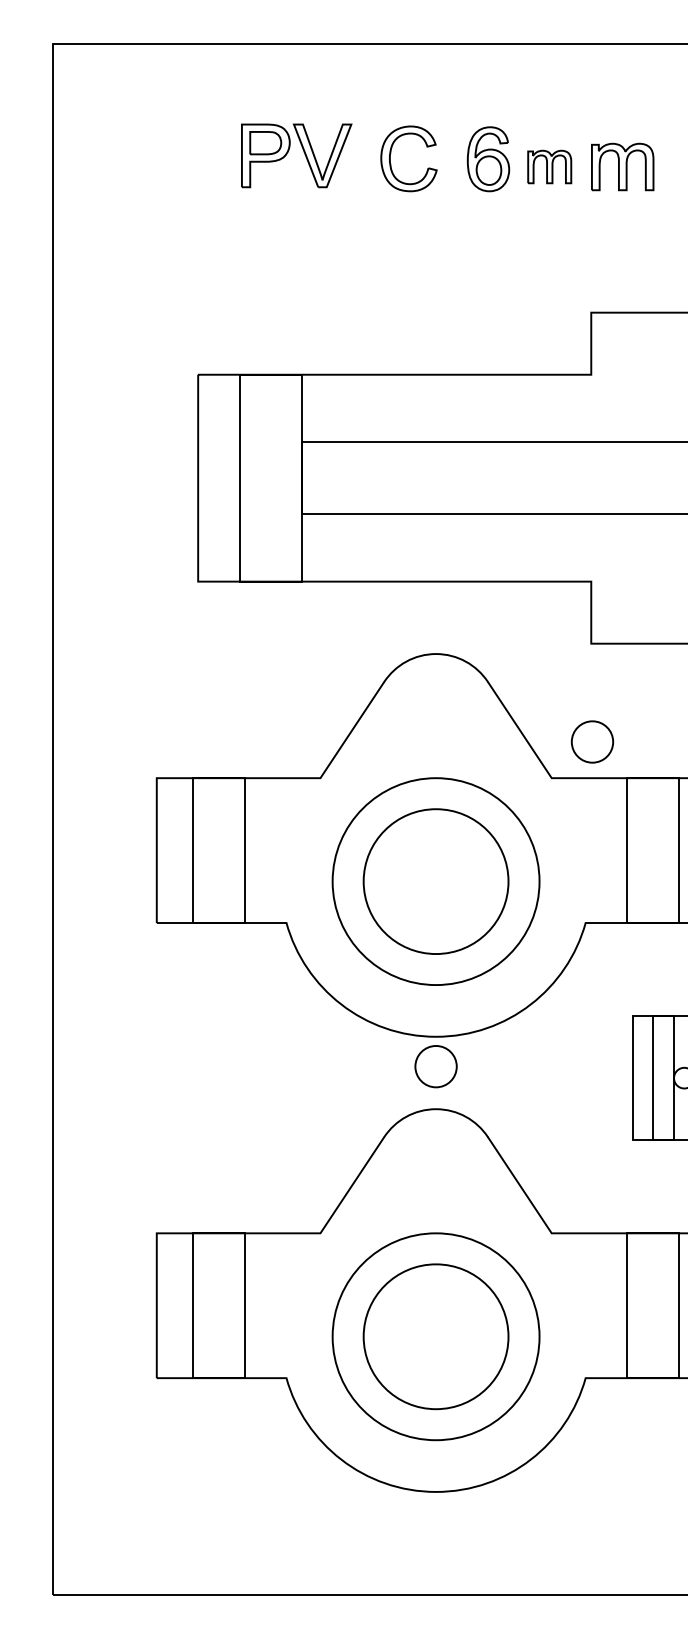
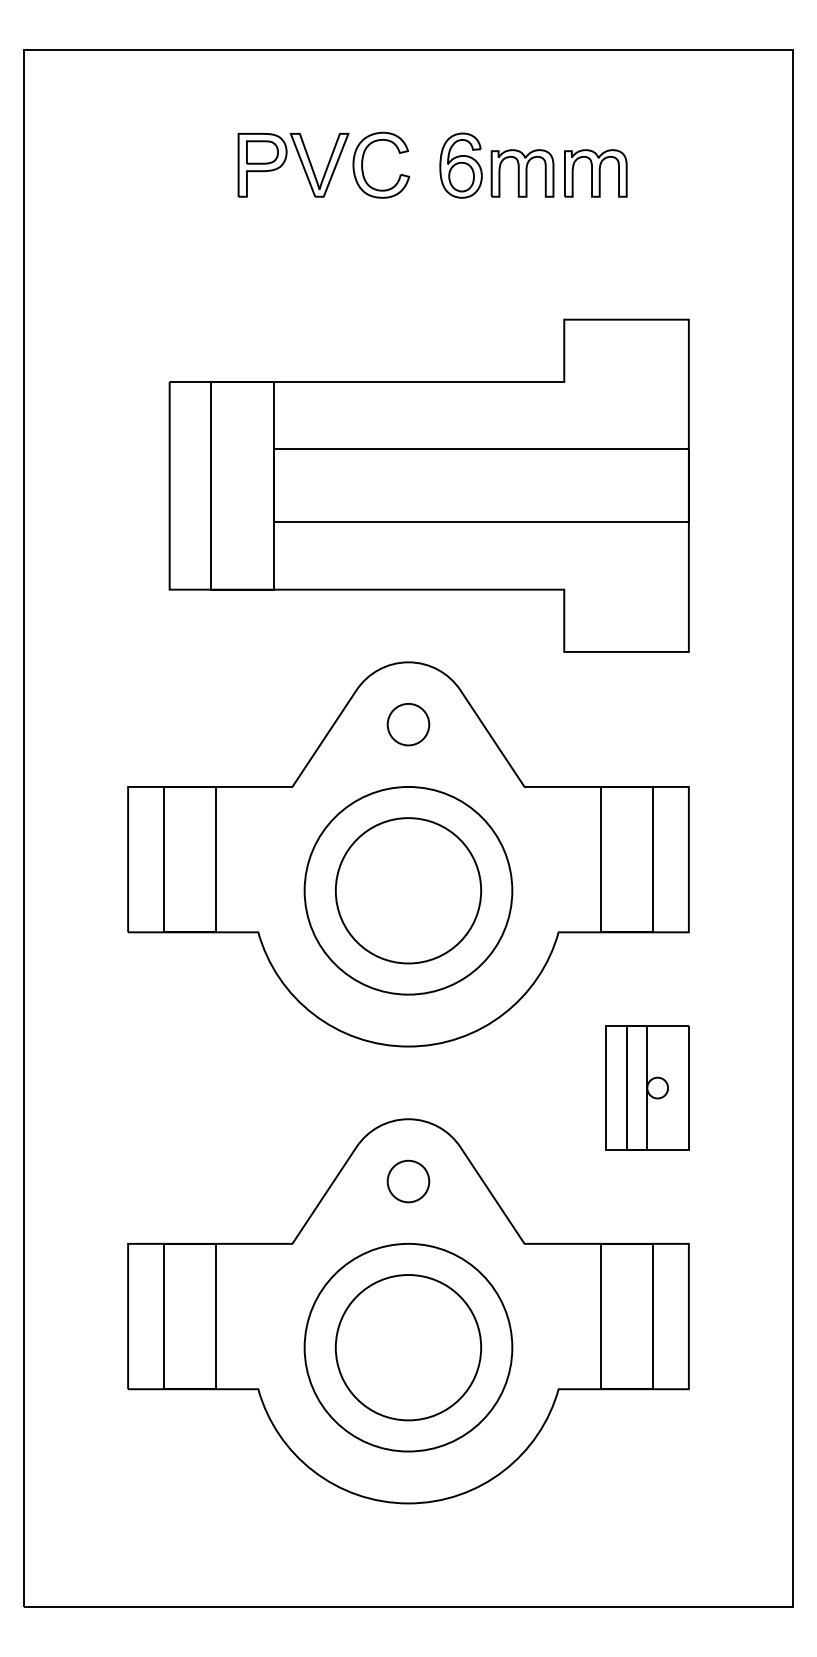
part: (303, 152) -> (300, 161), moved
part: (549, 167) -> (522, 173), size x1.43
part: (592, 741) -> (408, 724), moved
part: (436, 1066) -> (408, 1181), moved

